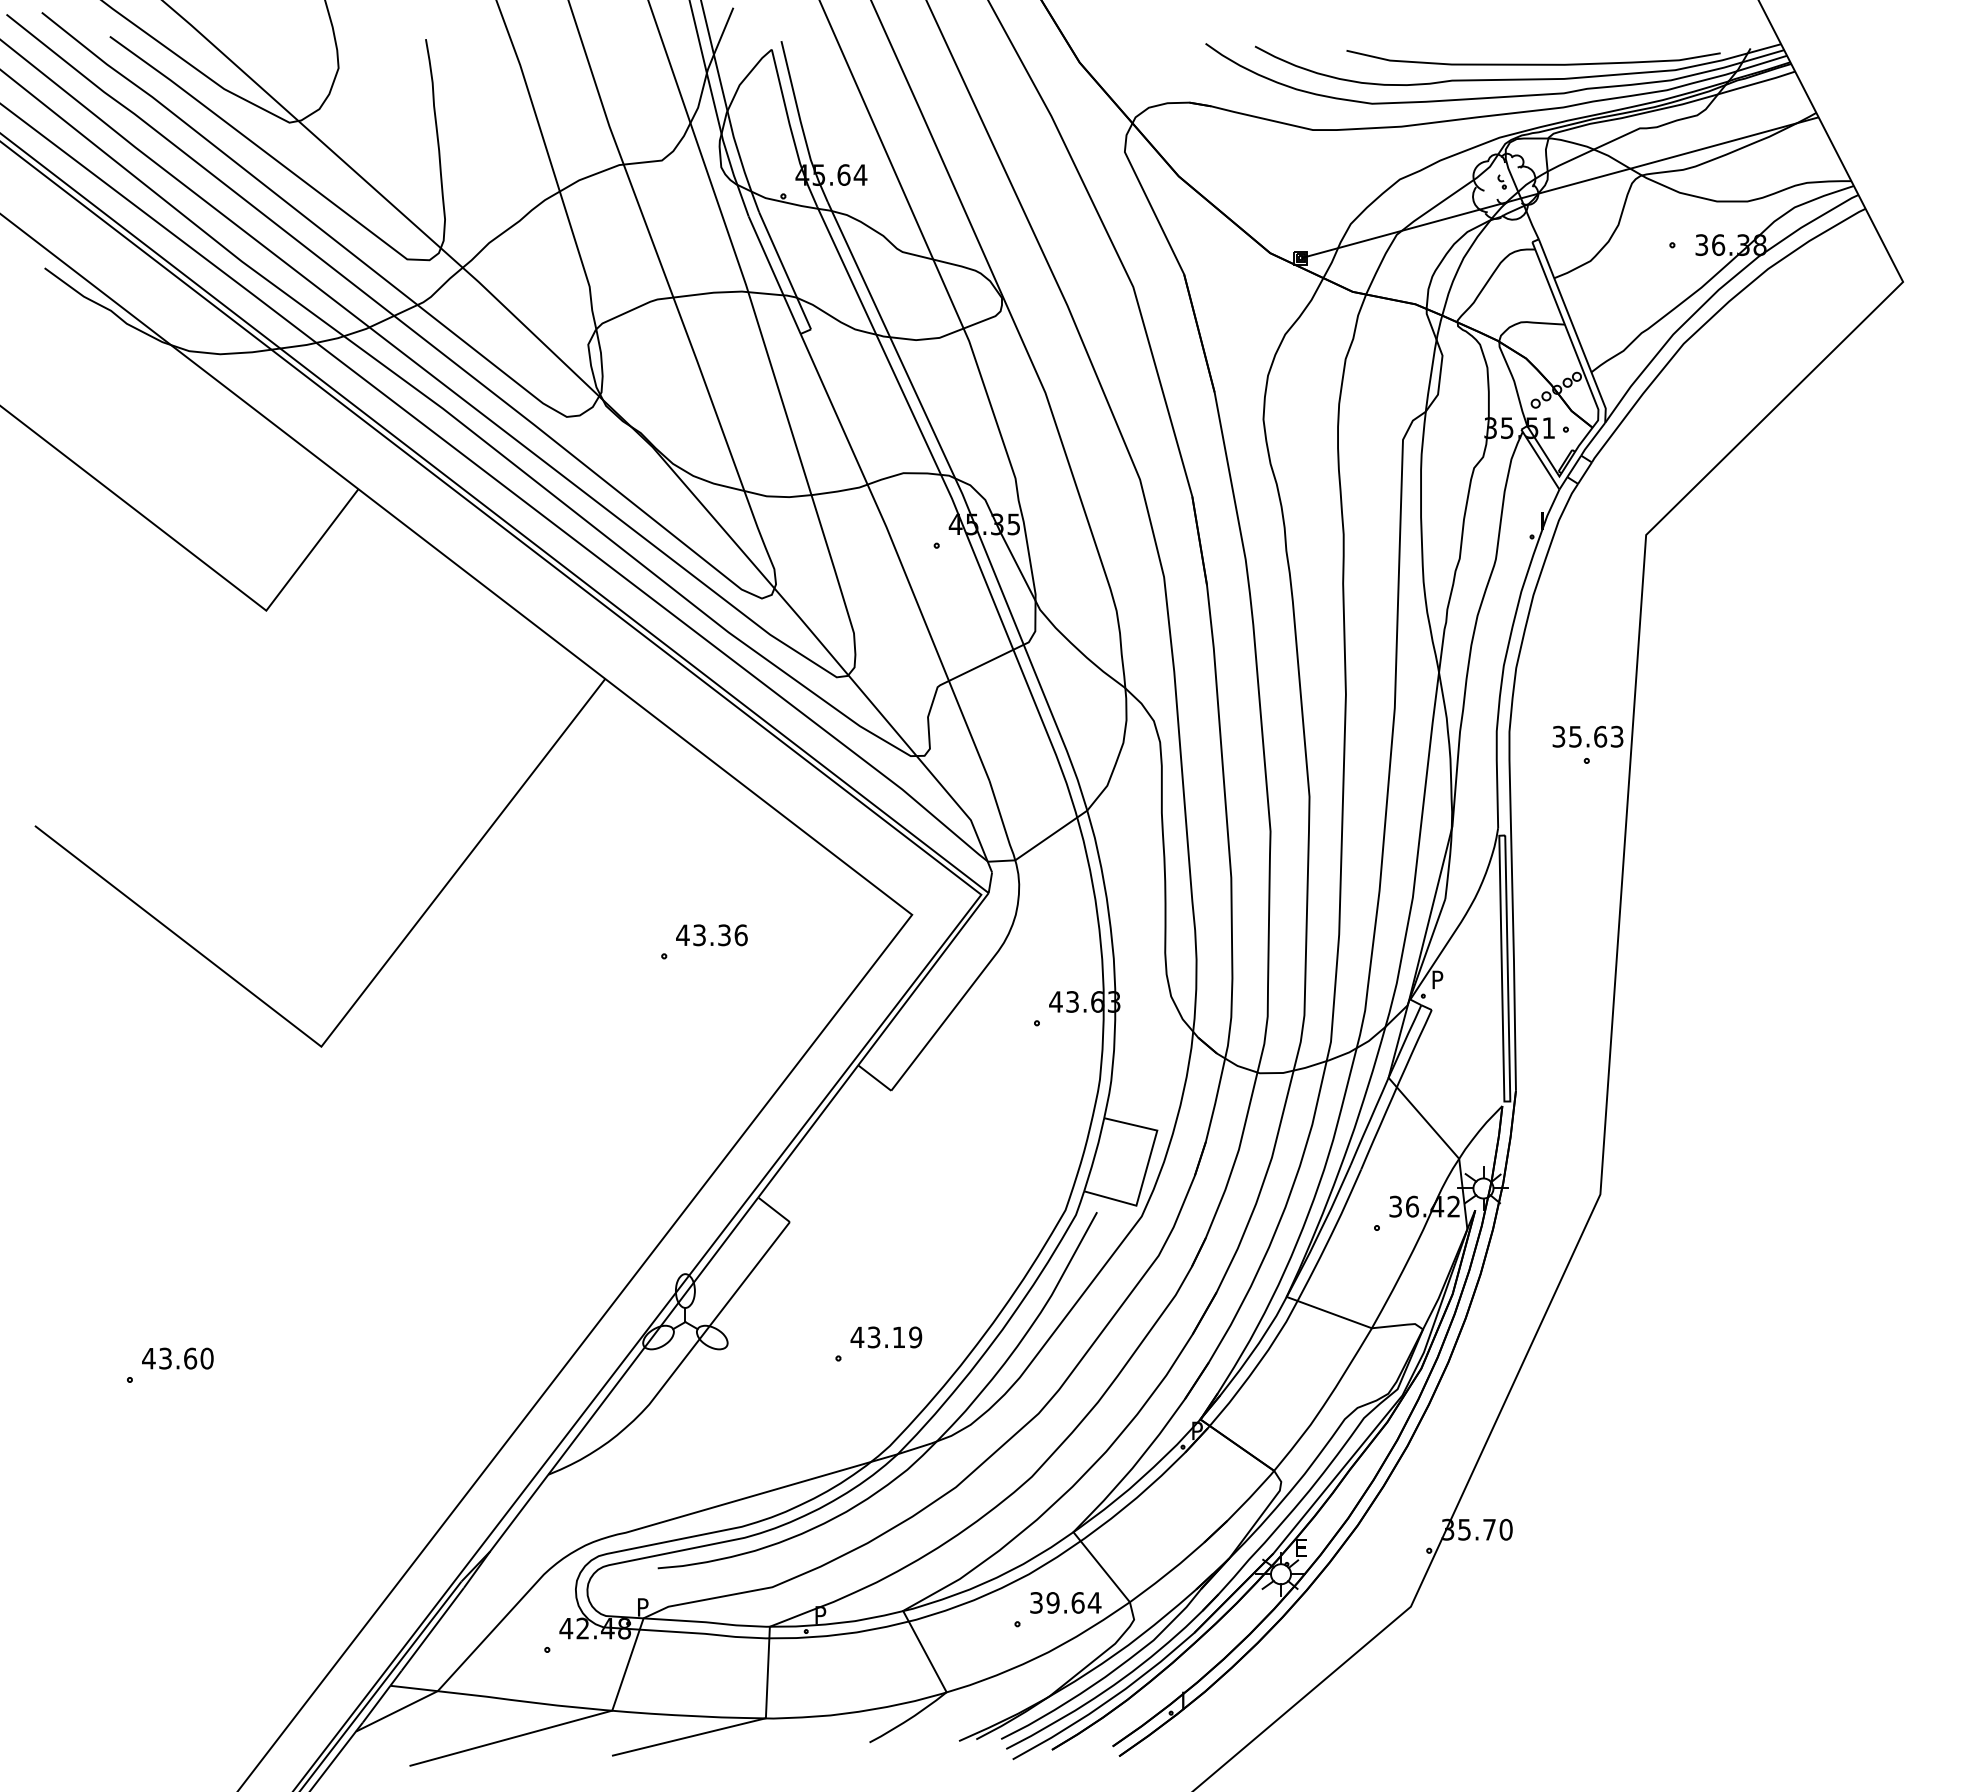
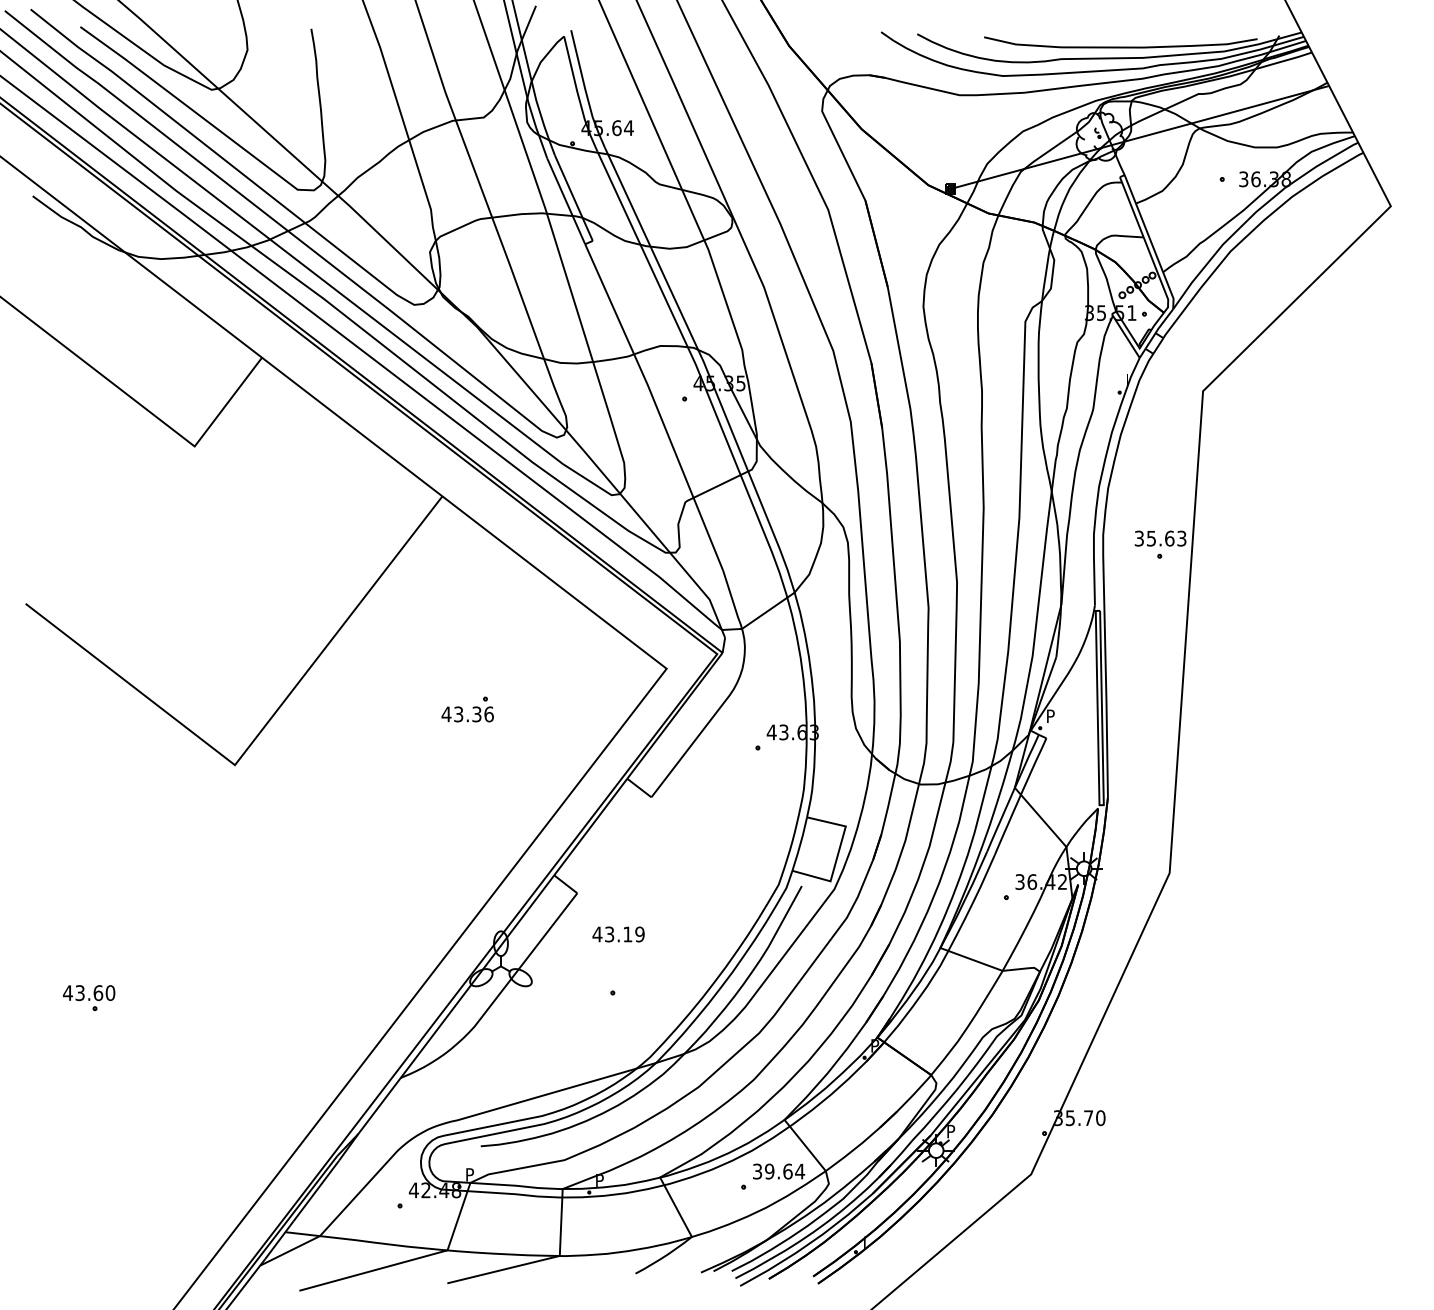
text: (711, 935) -> (467, 714), moved
text: (886, 1337) -> (618, 934), moved
text: (177, 1358) -> (88, 992), moved
text: (1301, 1548) -> (951, 1131), E -> P

